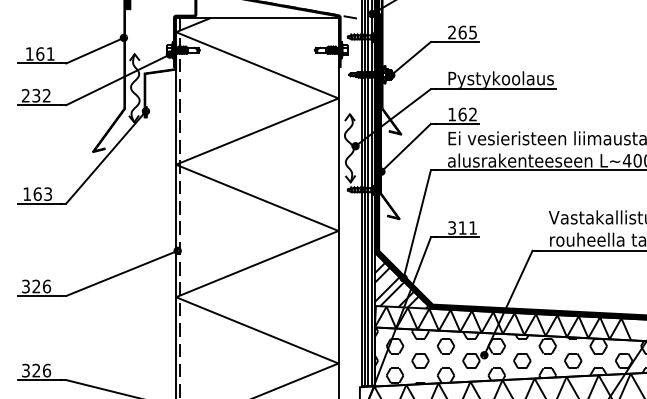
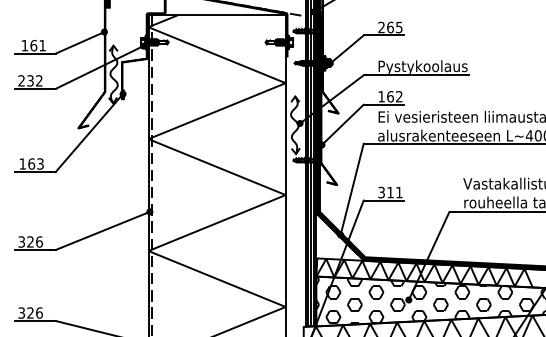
hatch: (401, 280) -> (338, 236), removed

